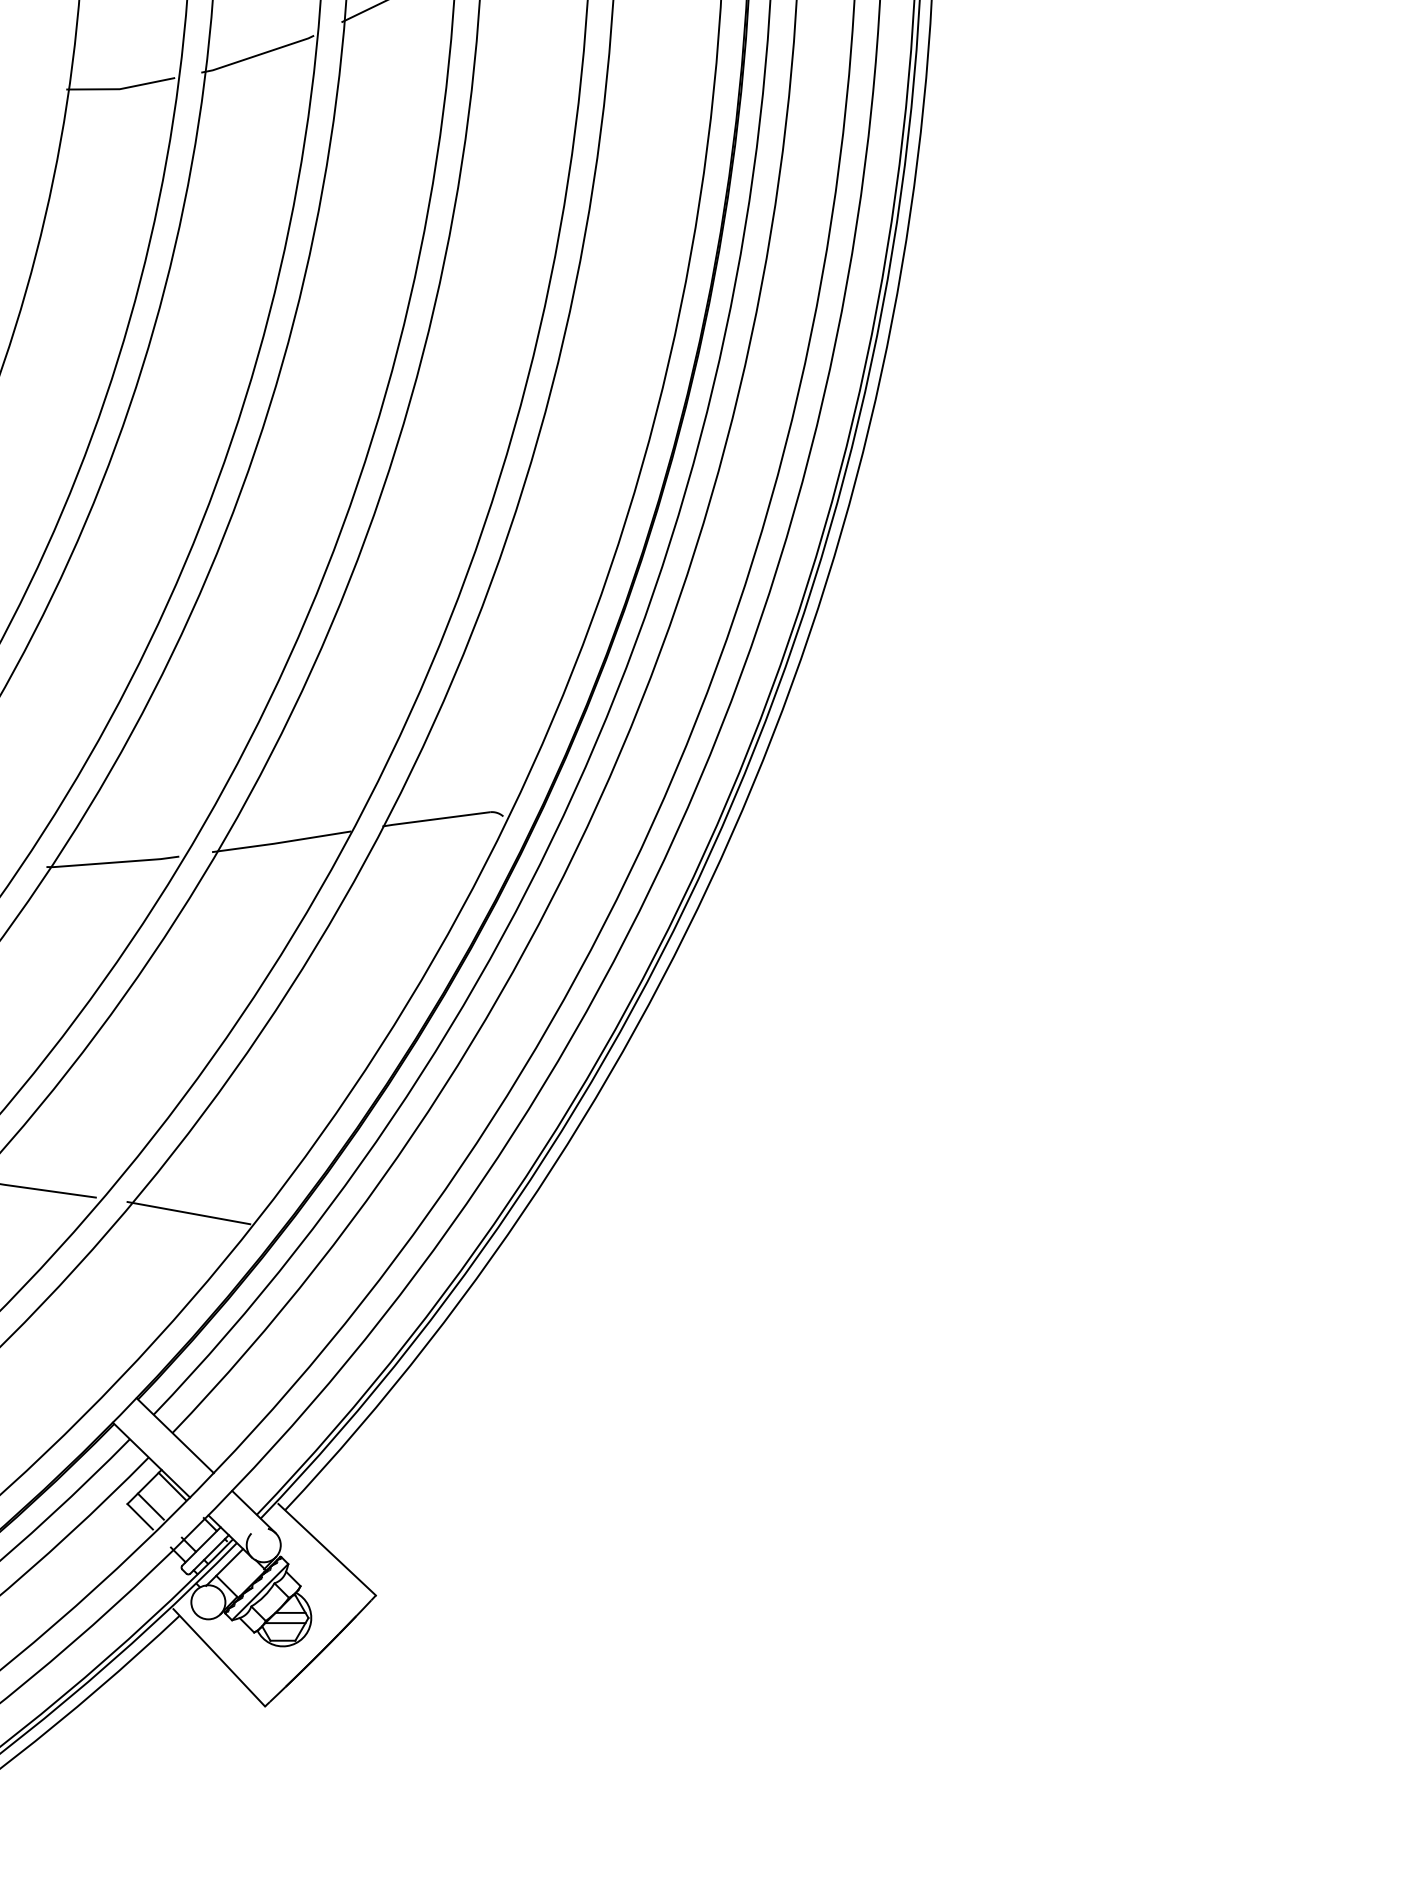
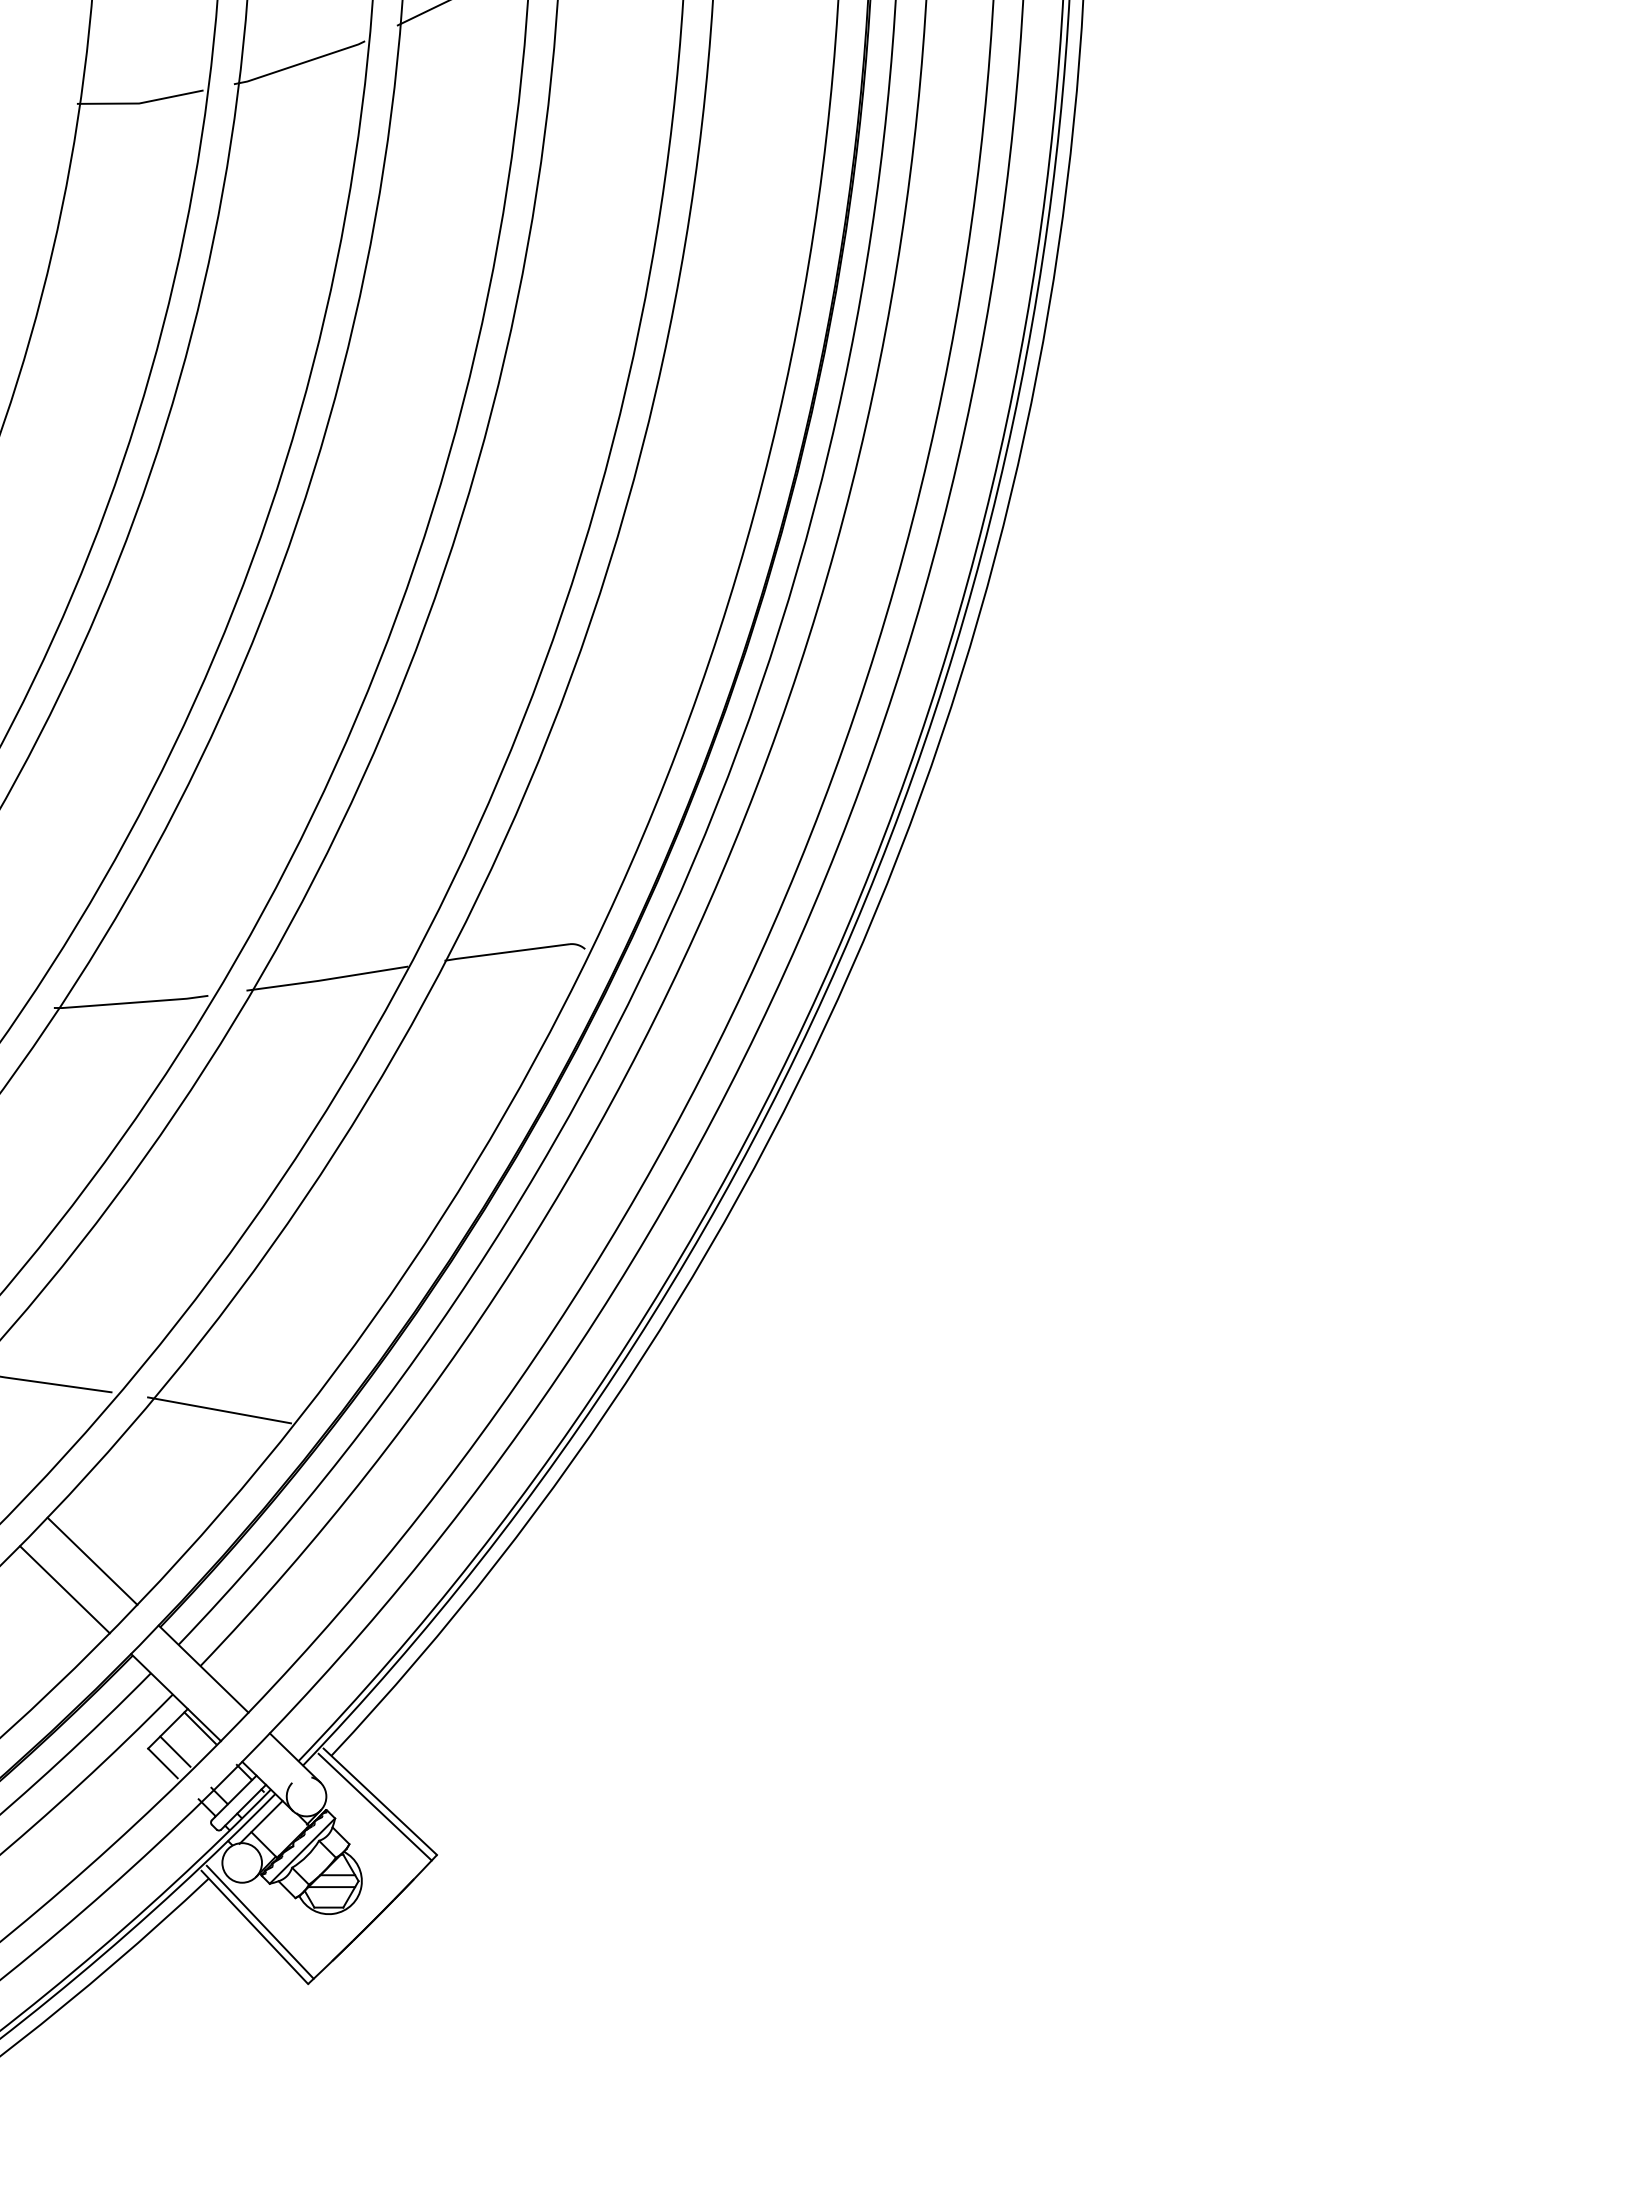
line: (79, 1342) -> (92, 1560), added
line: (55, 1367) -> (64, 1589), added
line: (322, 1553) -> (374, 1806), added
line: (223, 1652) -> (259, 1921), added

